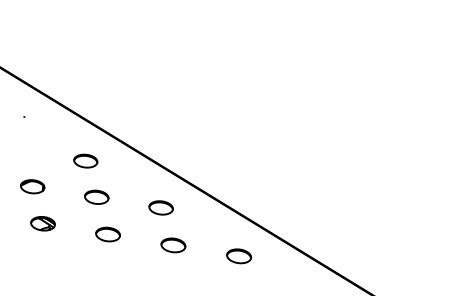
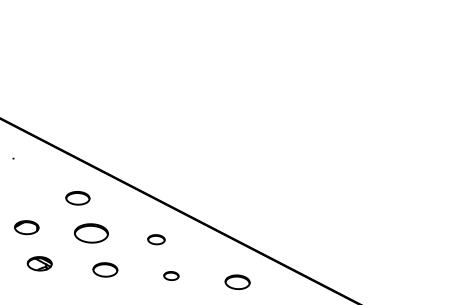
part: (96, 197) -> (91, 233), size x1.4
part: (161, 207) -> (156, 239), size x0.7
part: (173, 244) -> (171, 275), size x0.6

